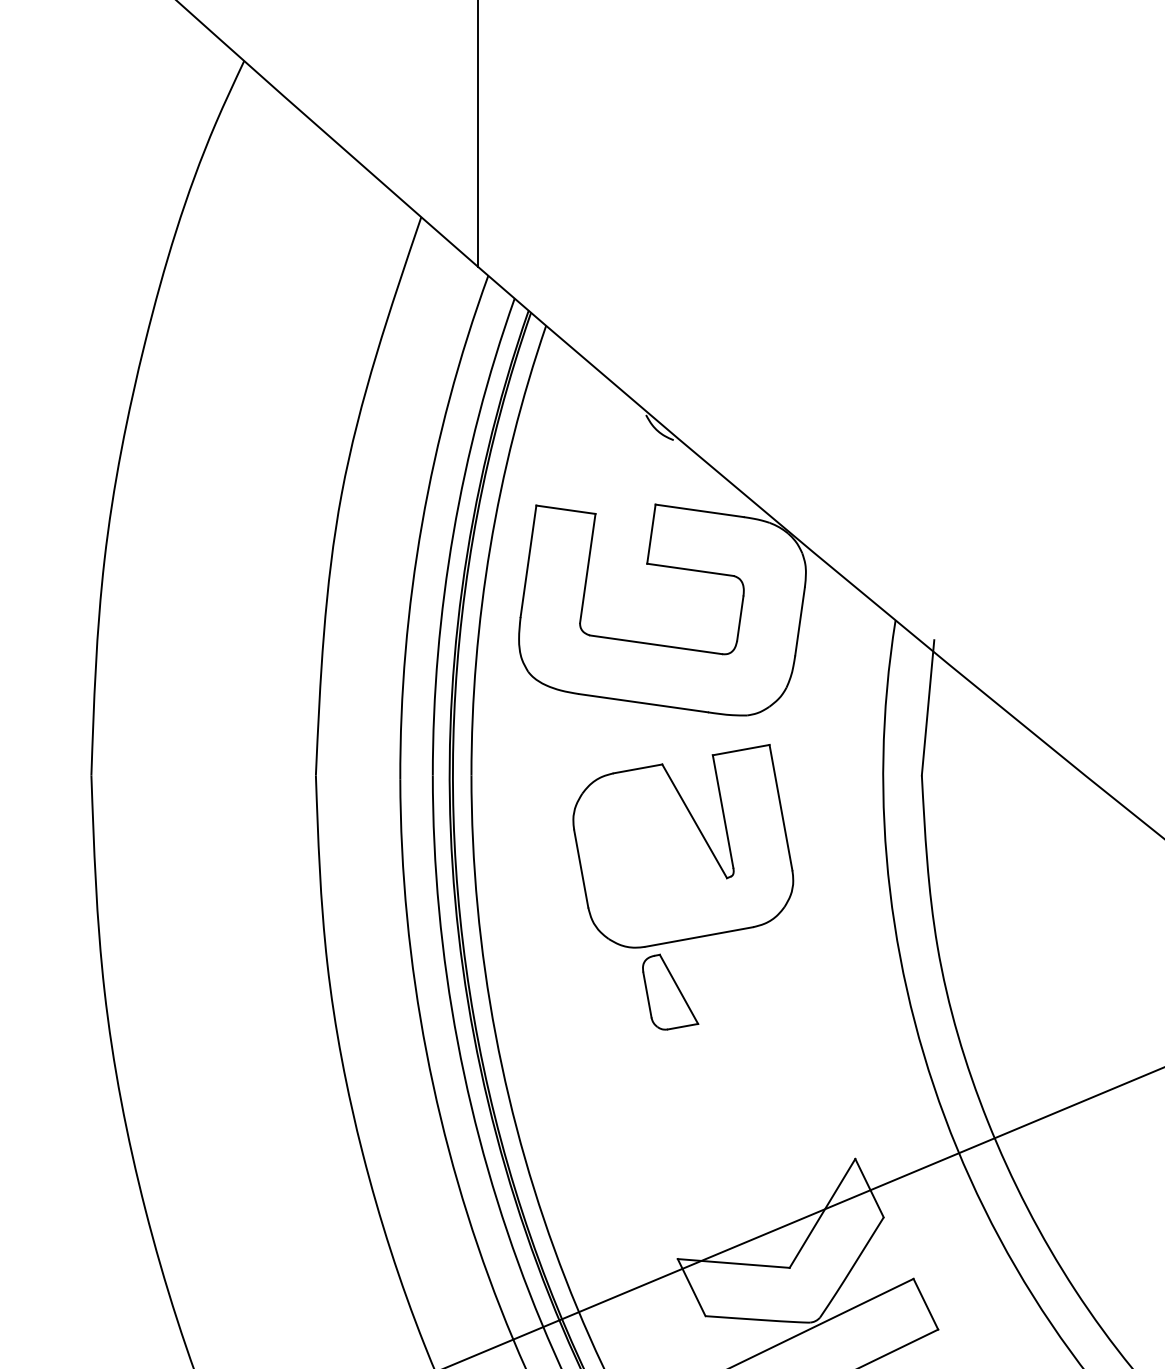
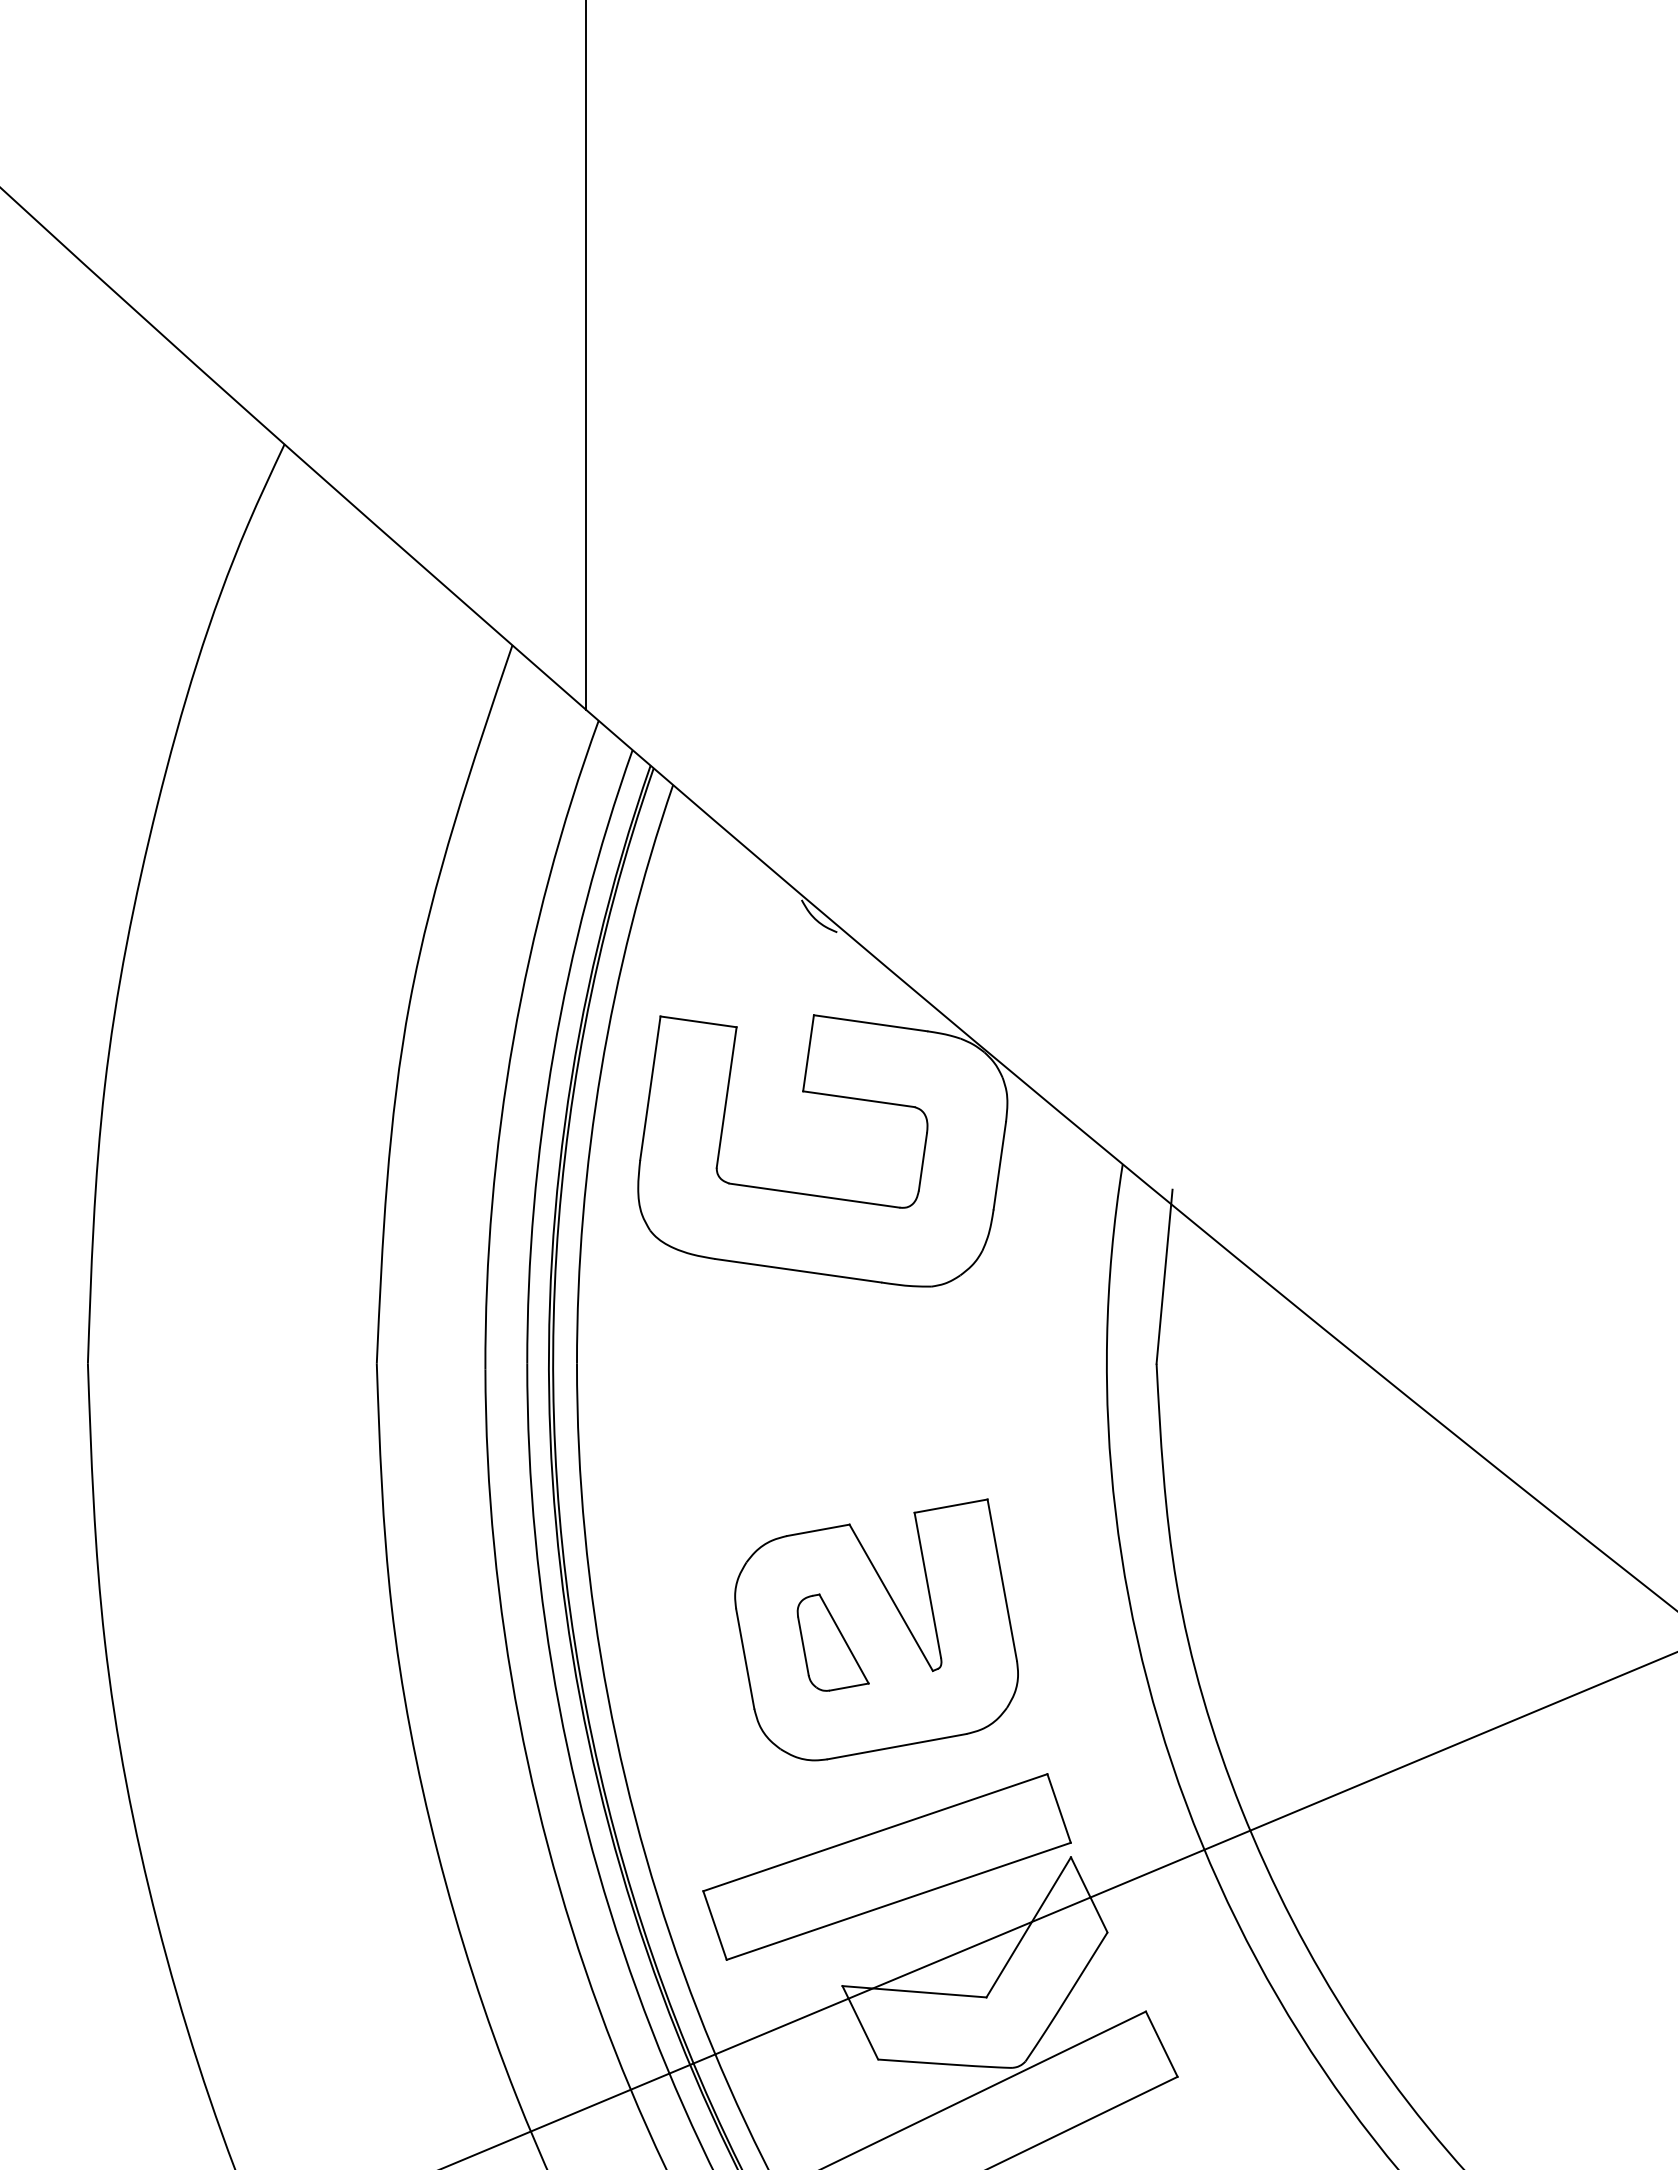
part: (683, 845) -> (876, 1629), moved
part: (711, 1166) -> (886, 1866), added

